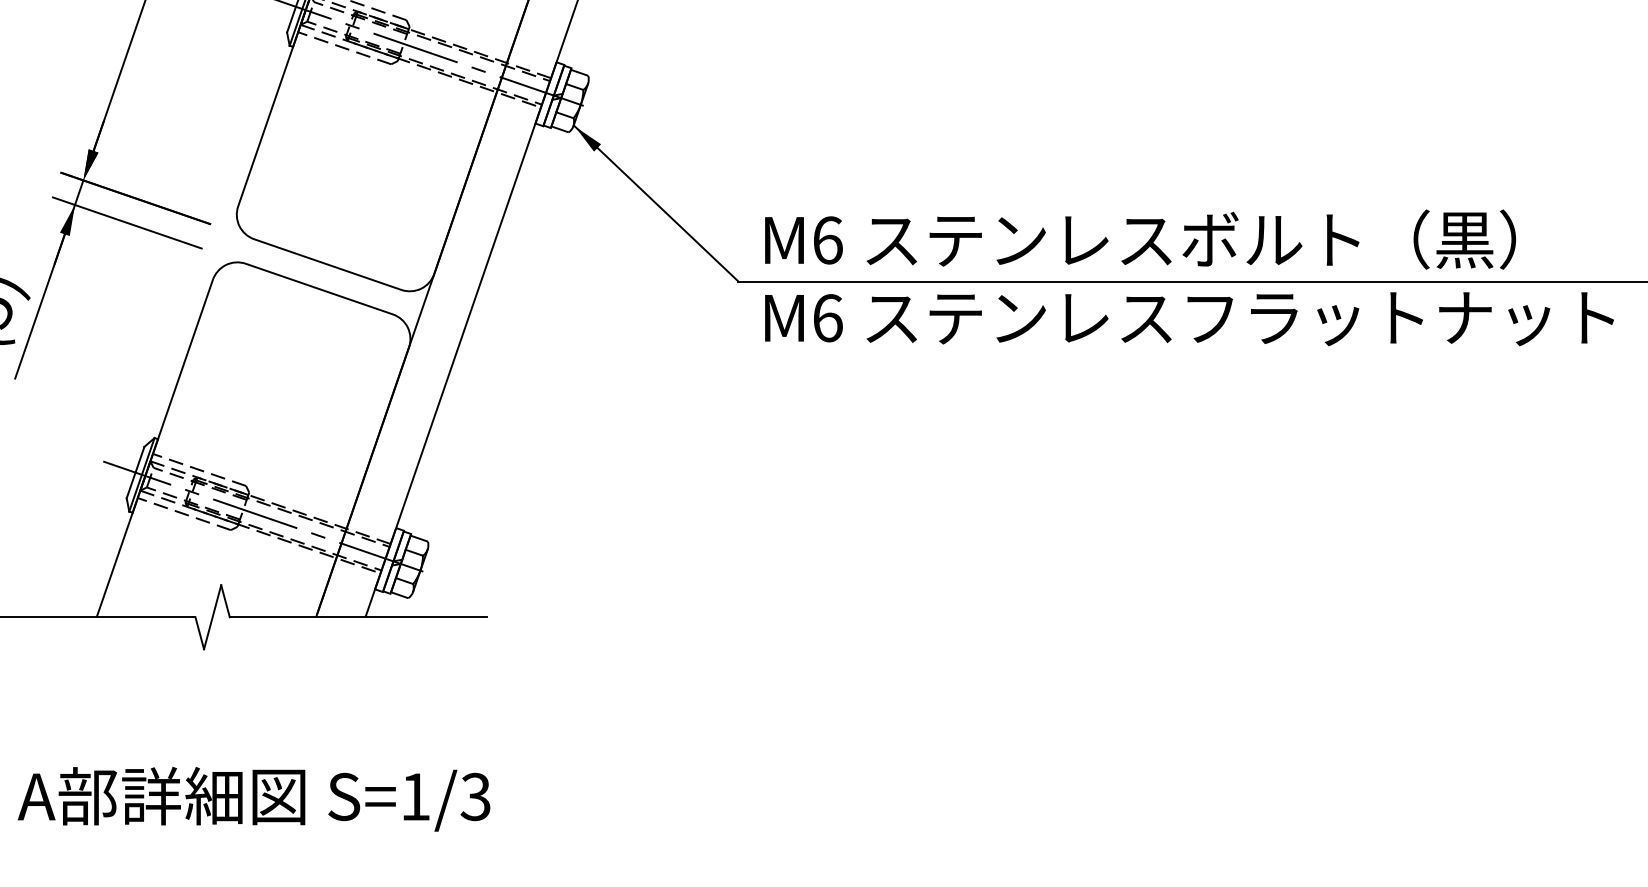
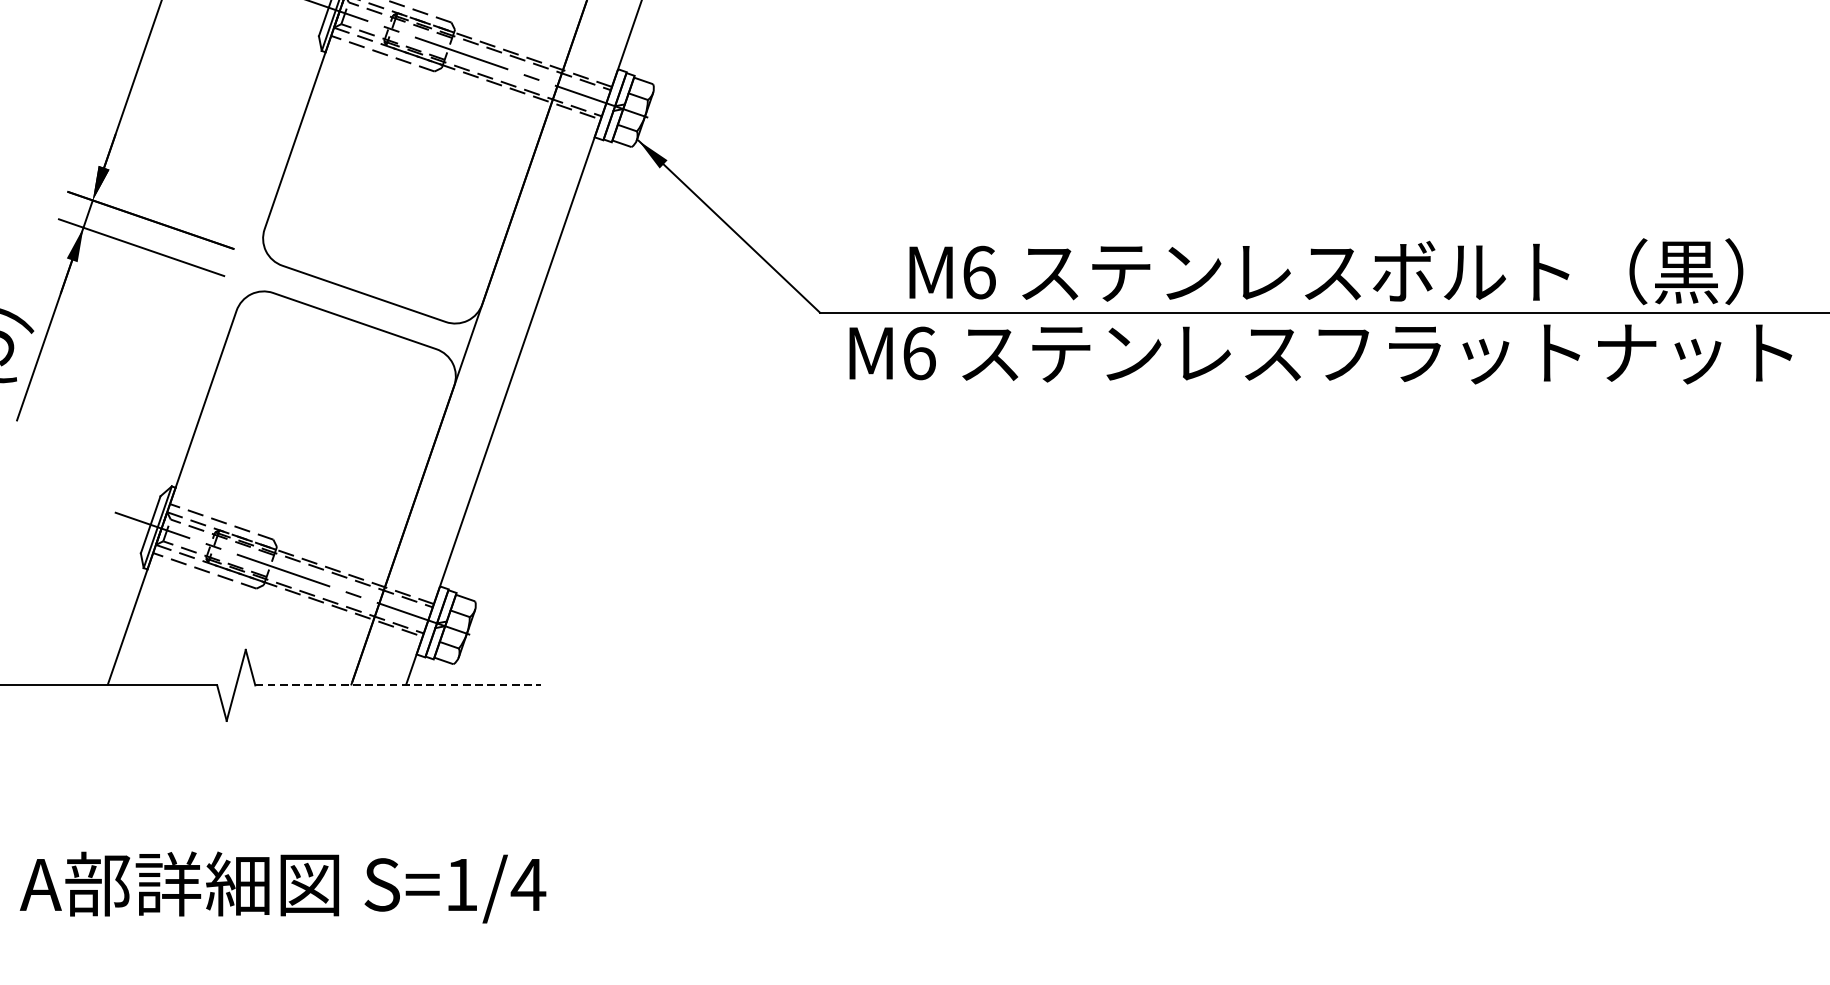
text: (1140, 239) -> (1326, 271), moved
line: (358, 617) -> (398, 685), solid -> dashed
text: (475, 796) -> (528, 884), S=1/3 -> S=1/4

